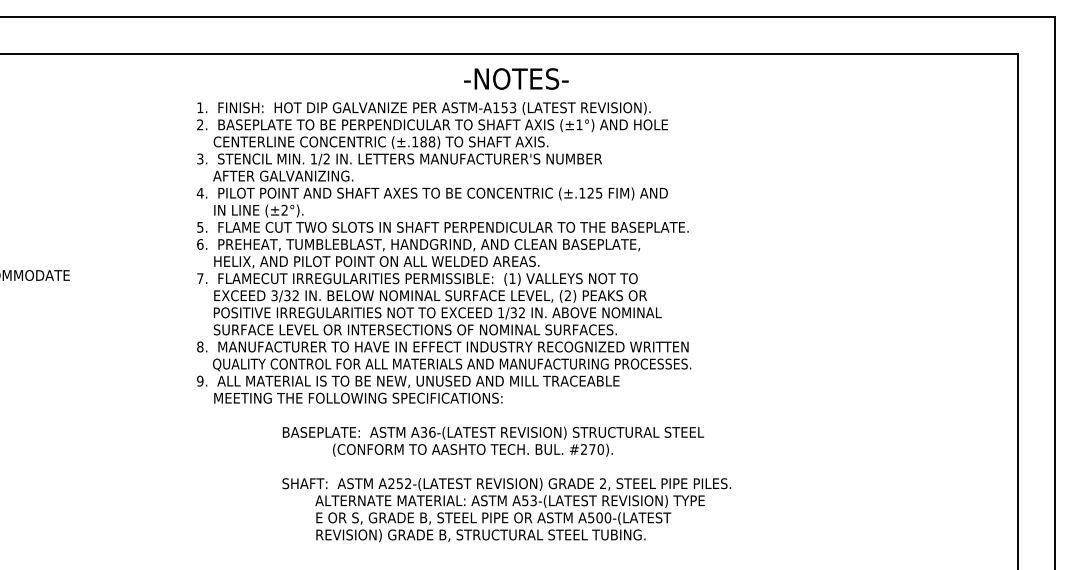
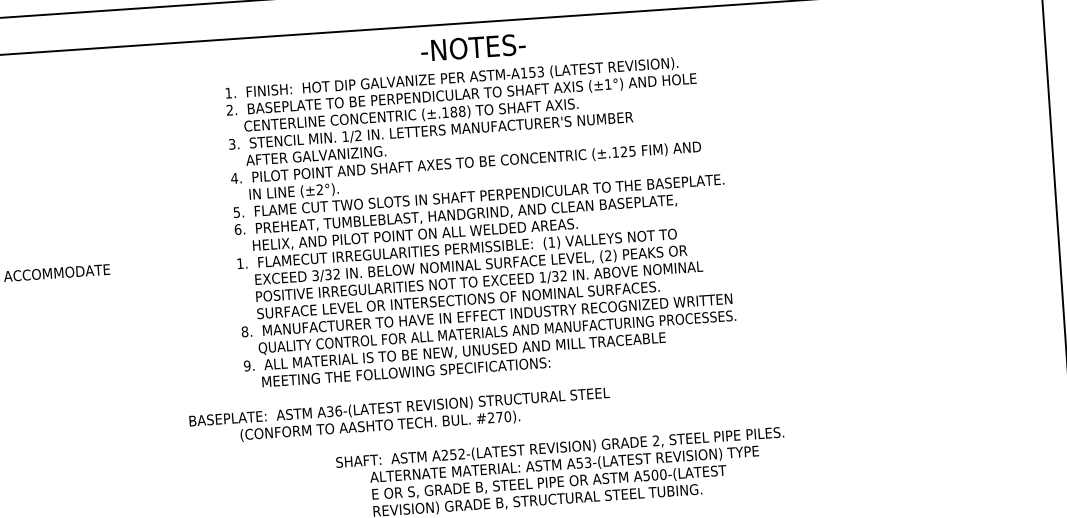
text: (516, 78) -> (473, 47), moved
text: (200, 278) -> (240, 263), 7. -> 1.
part: (493, 441) -> (400, 416), moved

